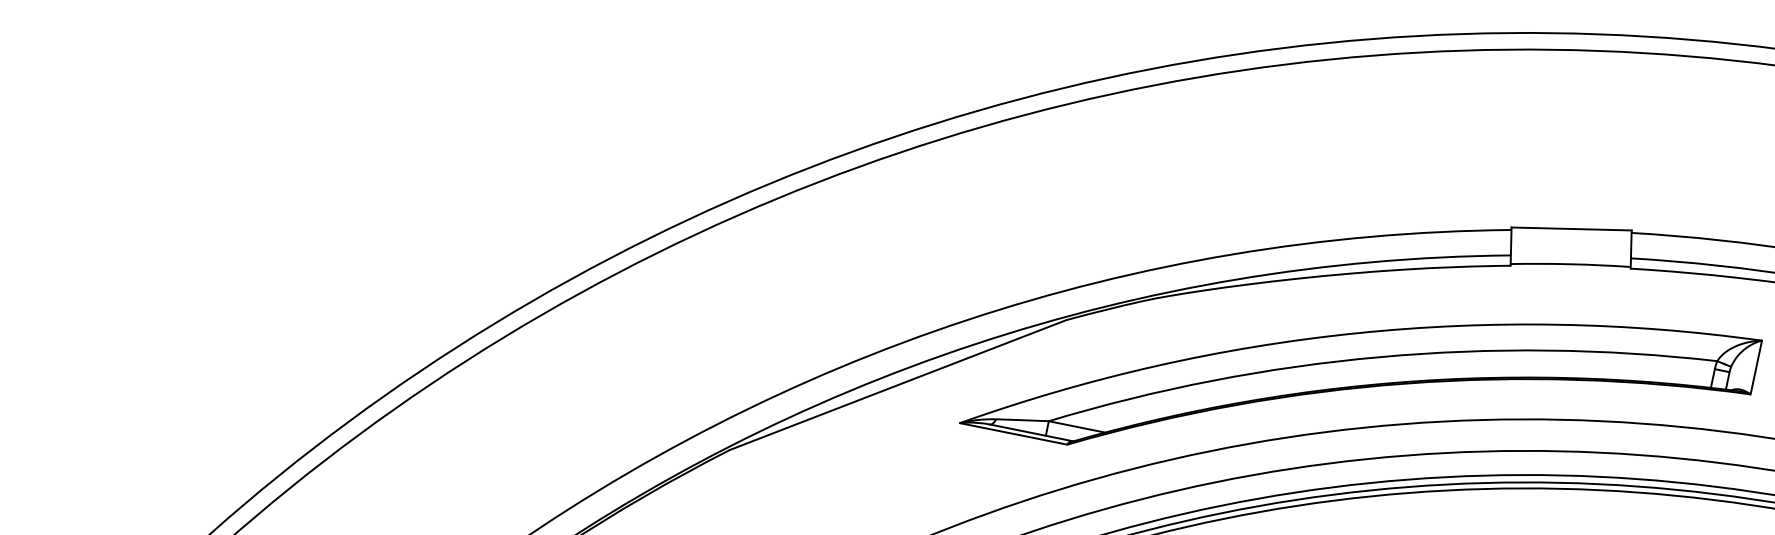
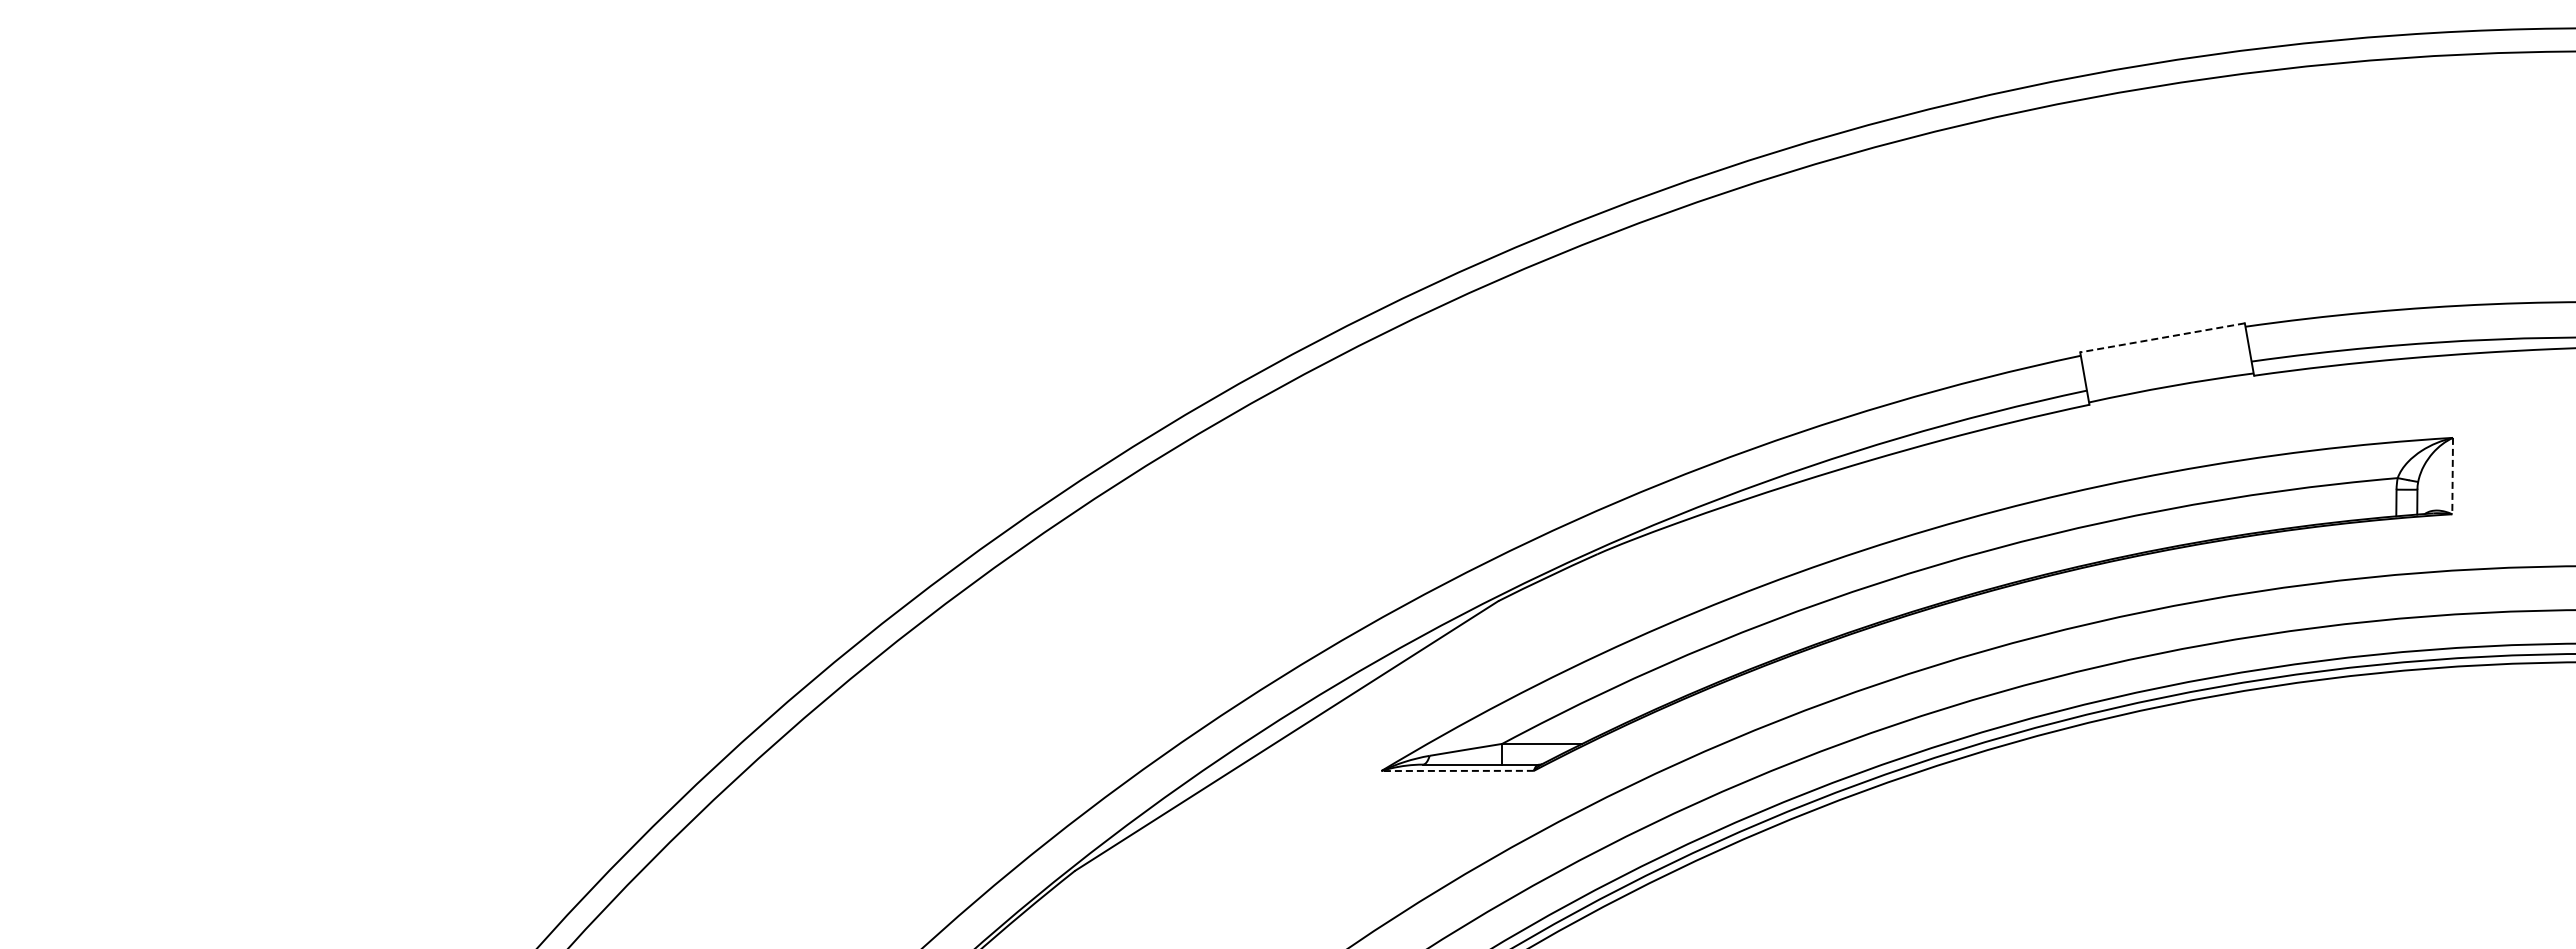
line: (1571, 228) -> (2162, 337), solid -> dashed
line: (1756, 367) -> (2452, 476), solid -> dashed
line: (1013, 433) -> (1457, 770), solid -> dashed

